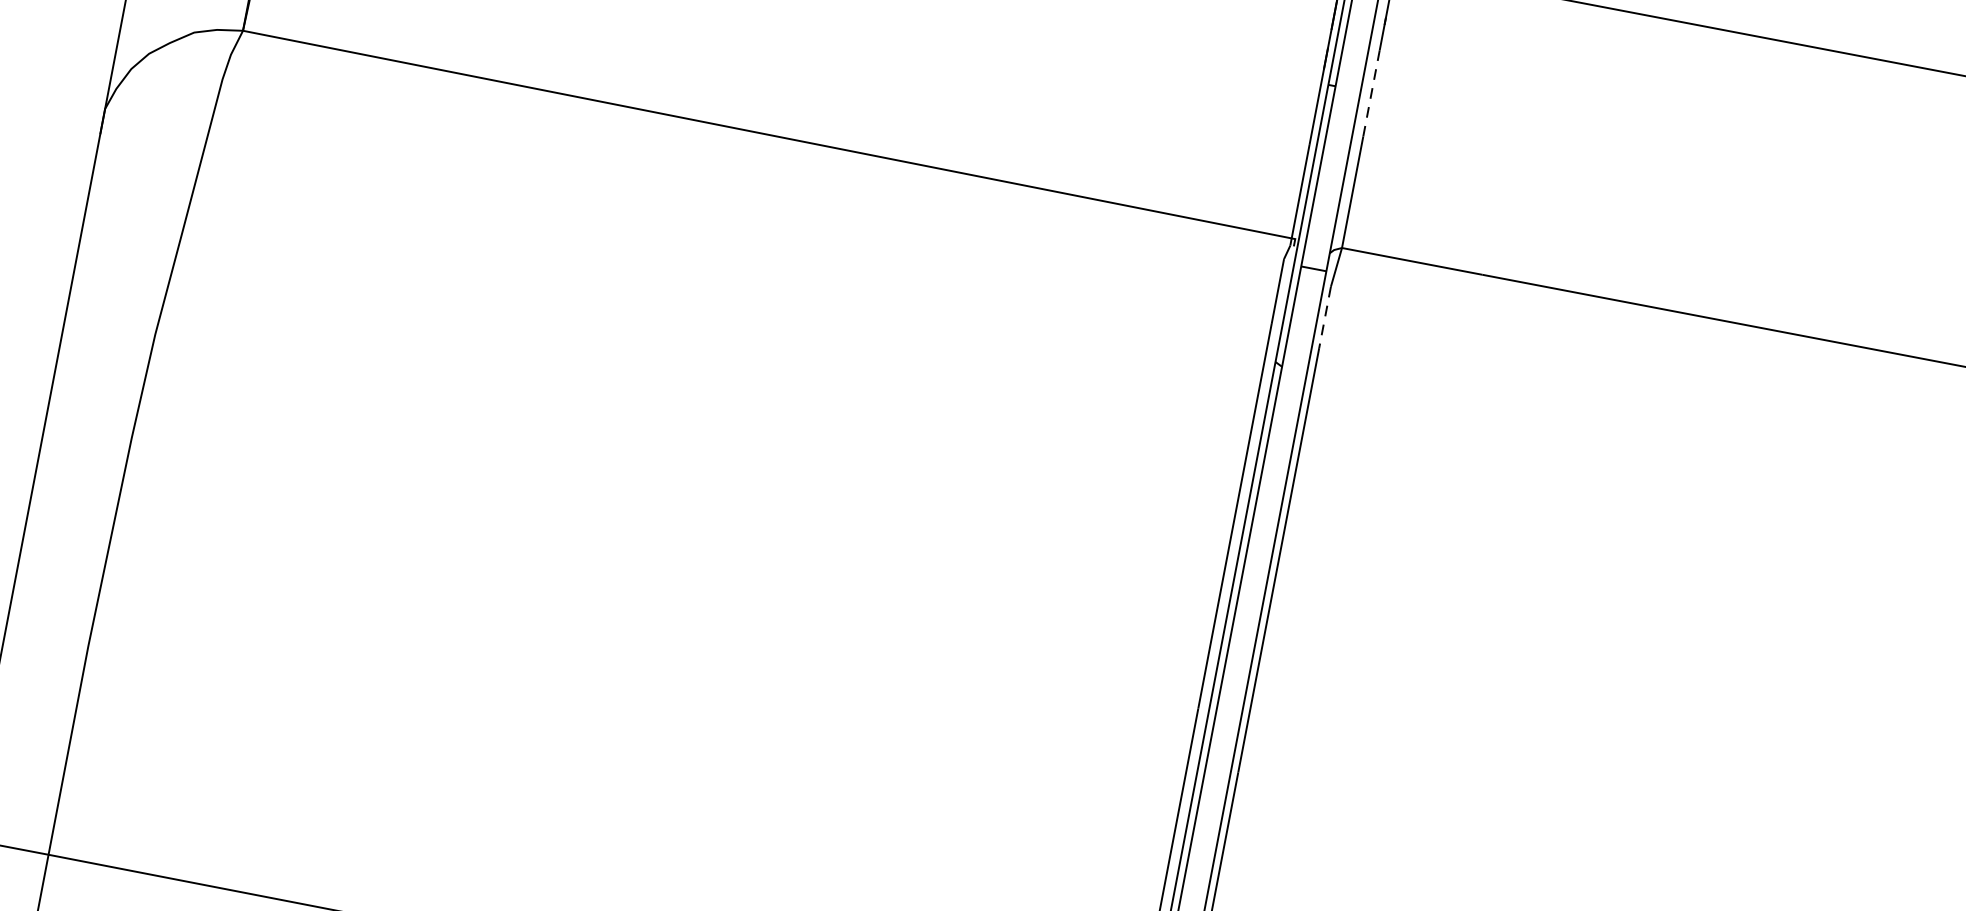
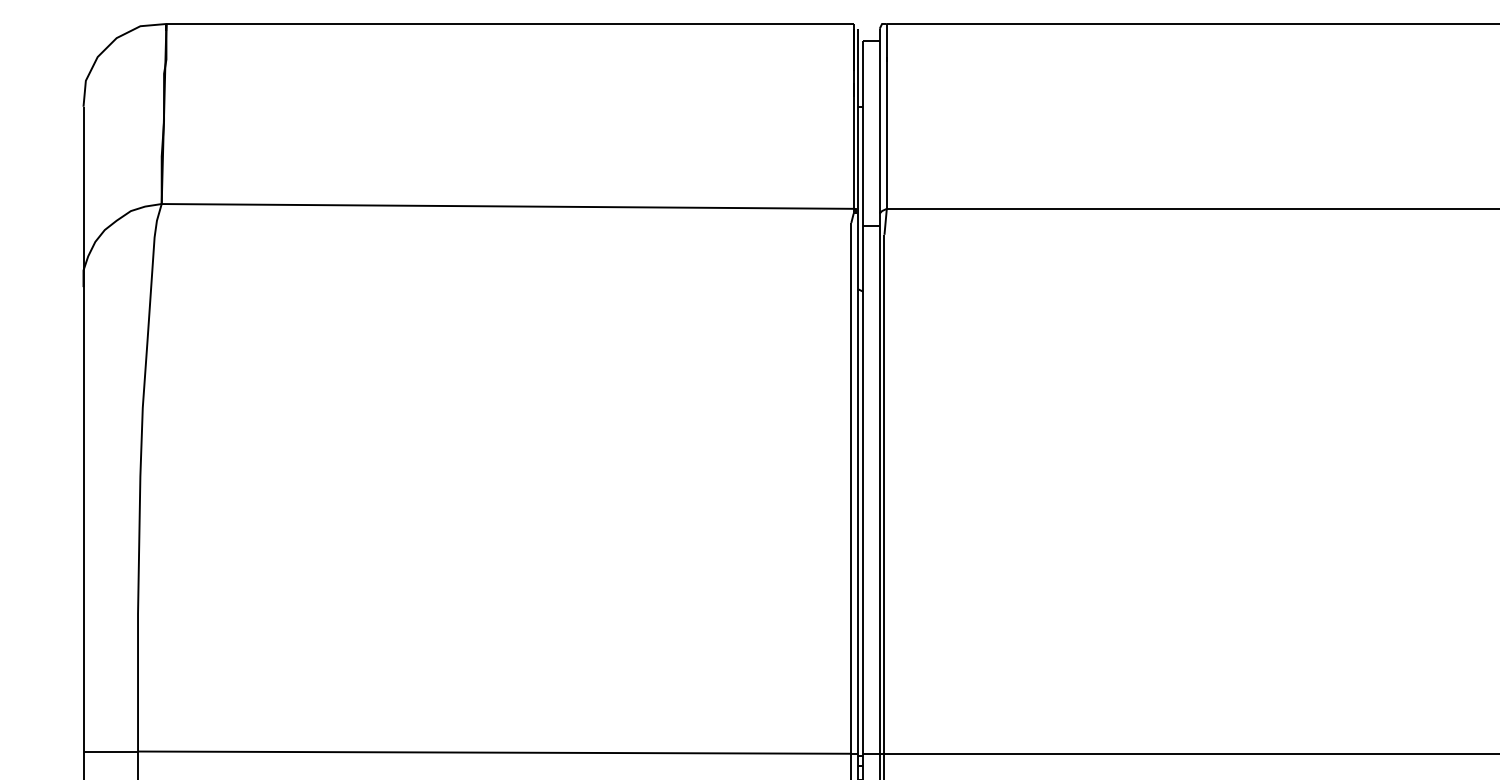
line: (1370, 94) -> (886, 107), dashed -> solid
line: (1324, 318) -> (884, 255), dashed -> solid

